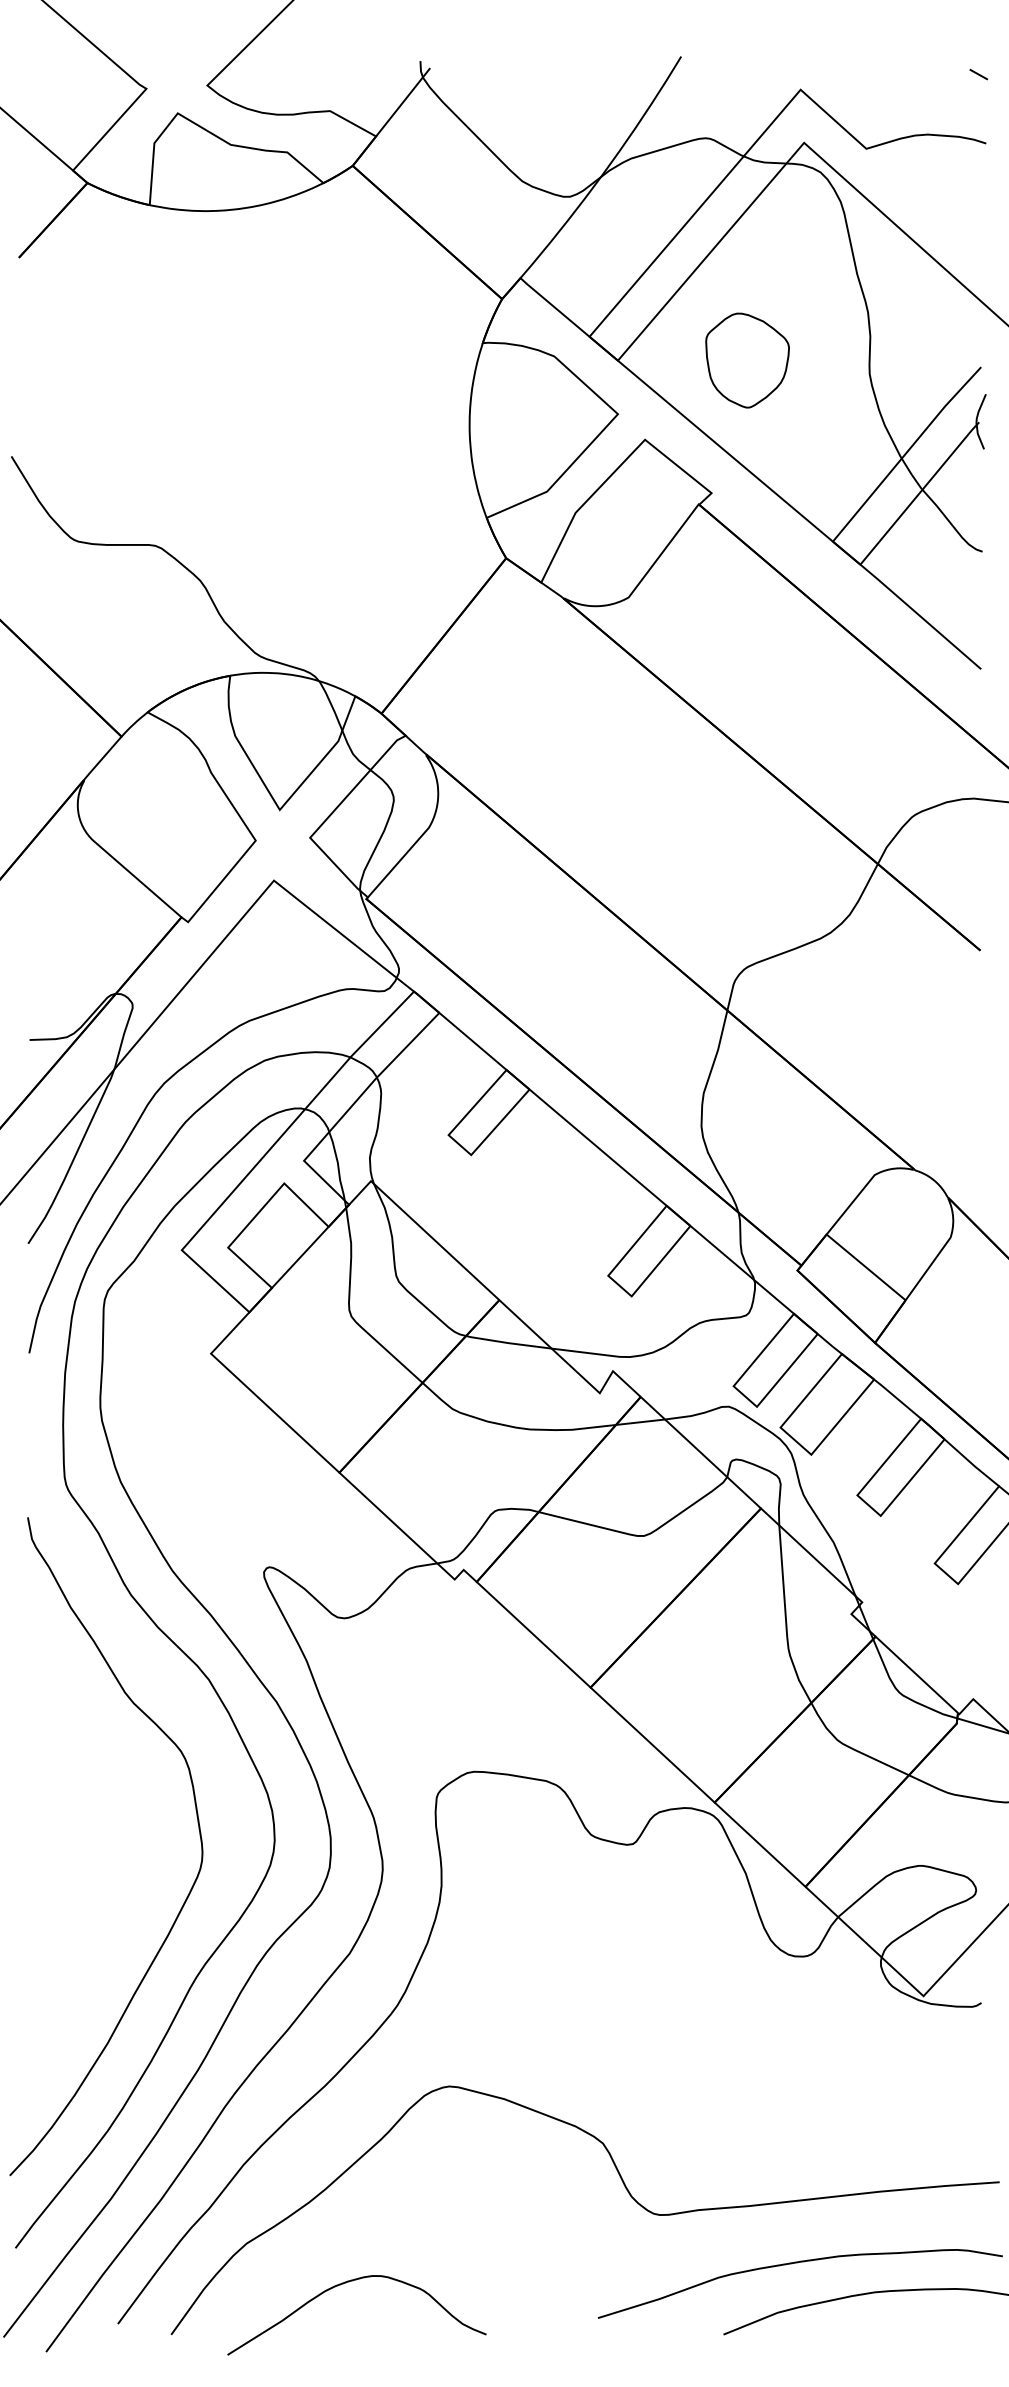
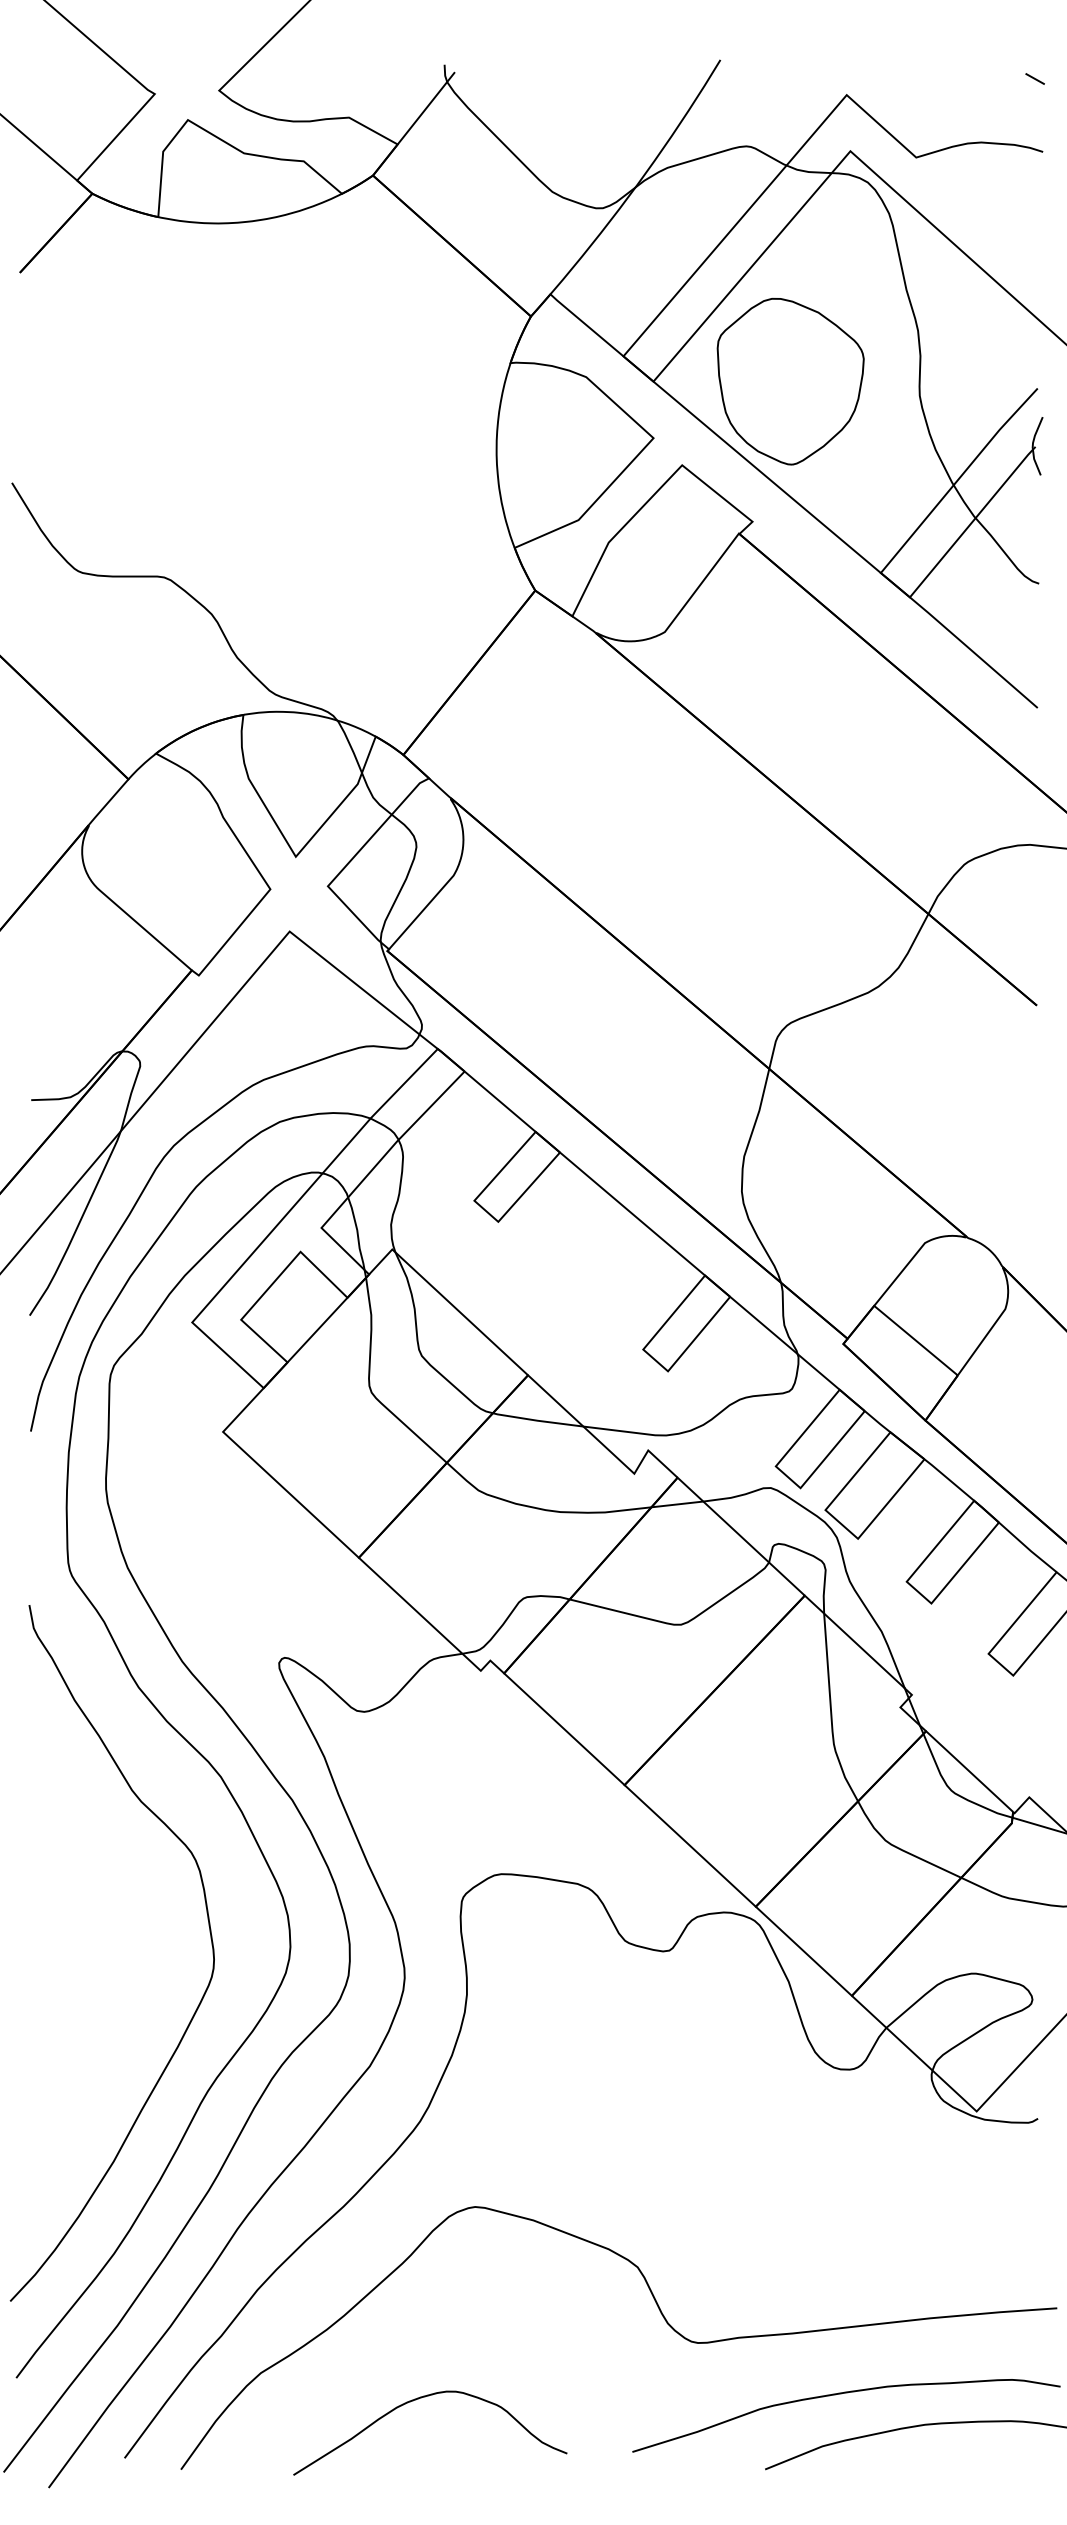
part: (747, 360) -> (790, 381), size x1.67
curve: (346, 2283) -> (419, 2399), moved

